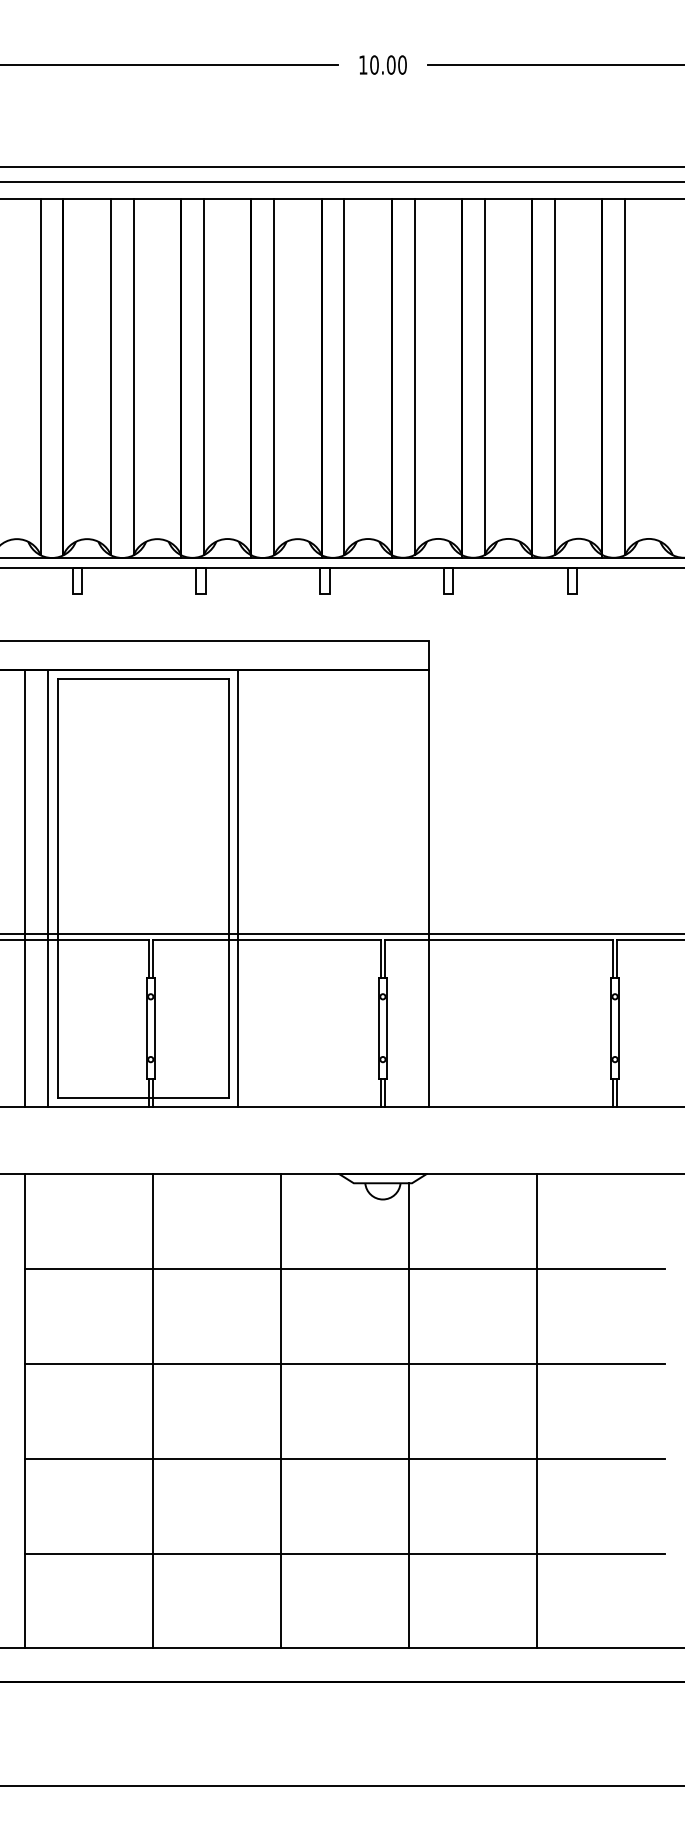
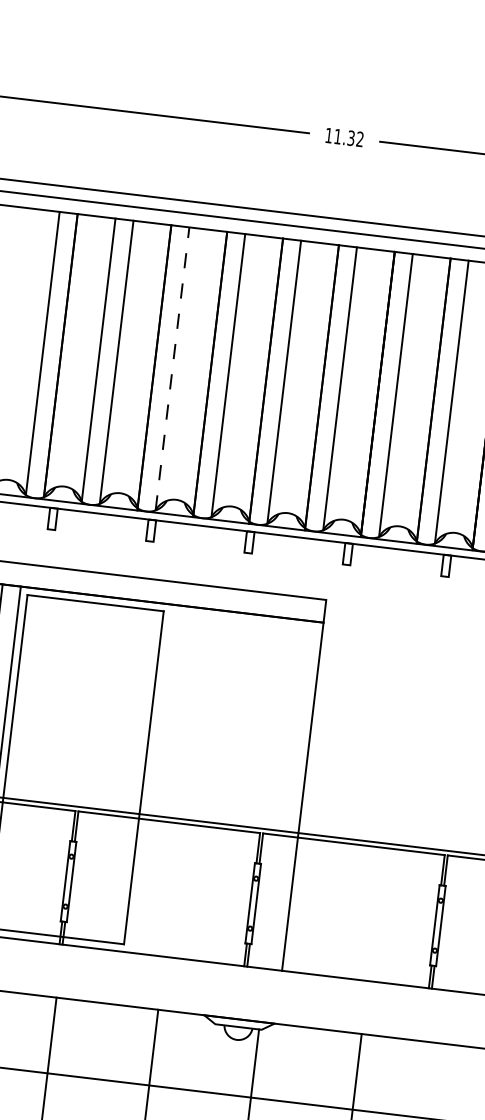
text: (388, 64) -> (349, 137), 10.00 -> 11.32
line: (203, 377) -> (172, 369), solid -> dashed
line: (238, 888) -> (151, 778), removed

